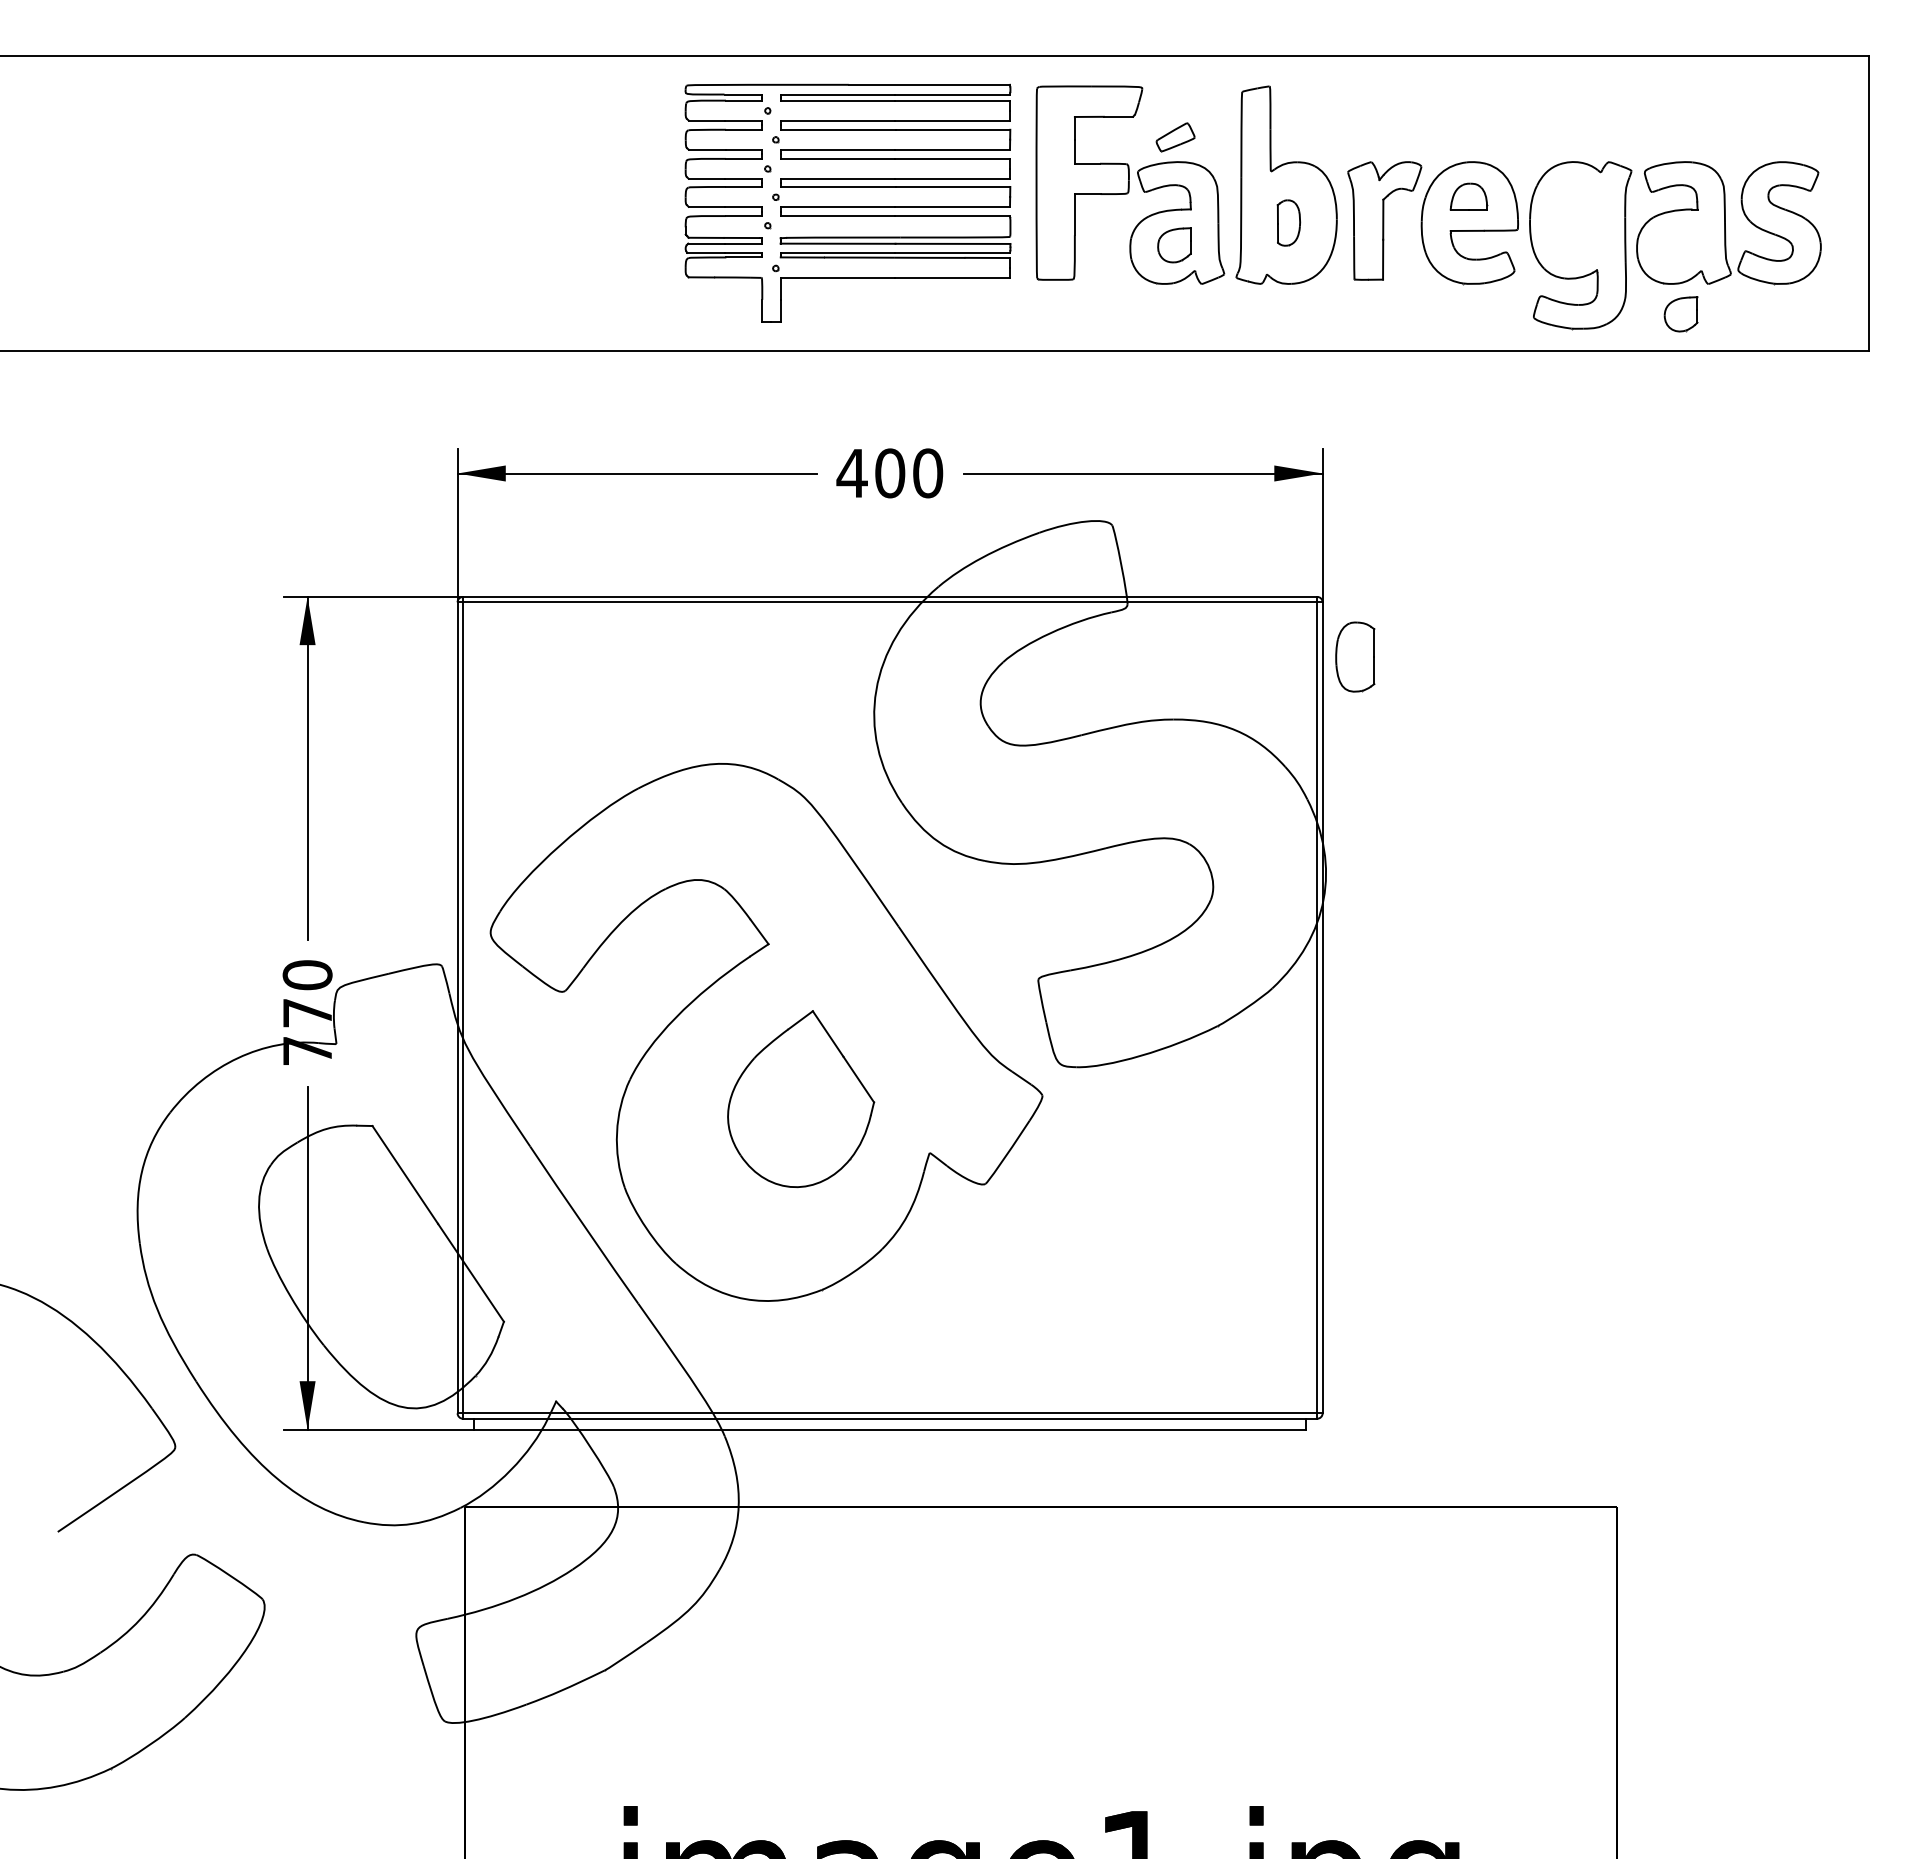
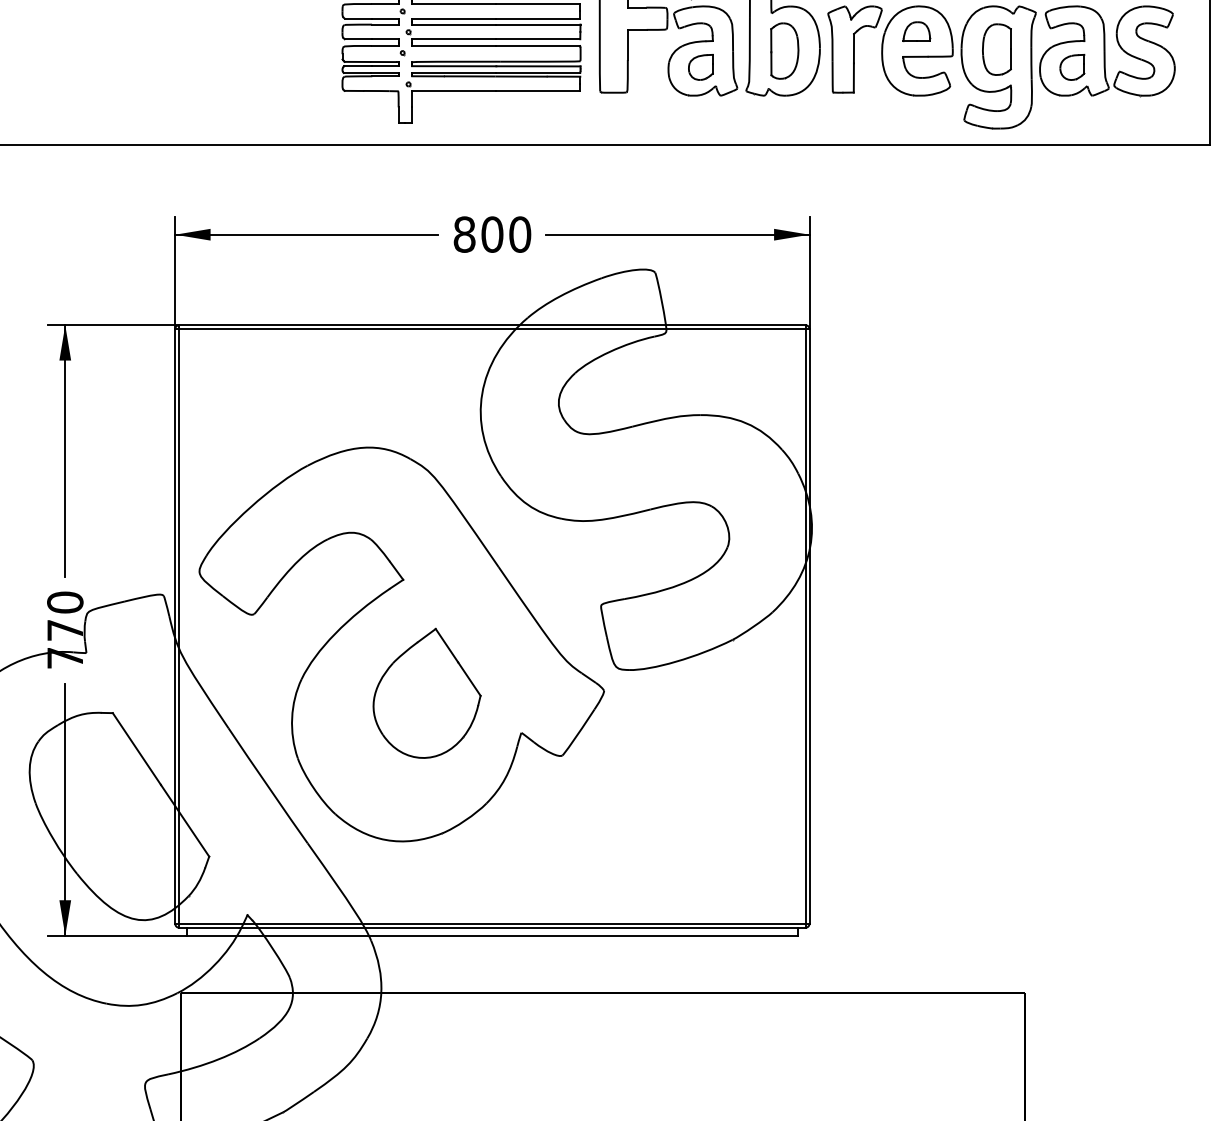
part: (1288, 222) -> (784, 50), size x1.67
part: (1680, 314) -> (1071, 67), moved
text: (851, 473) -> (464, 234), 400 -> 800
part: (1355, 656) -> (997, 49), moved

